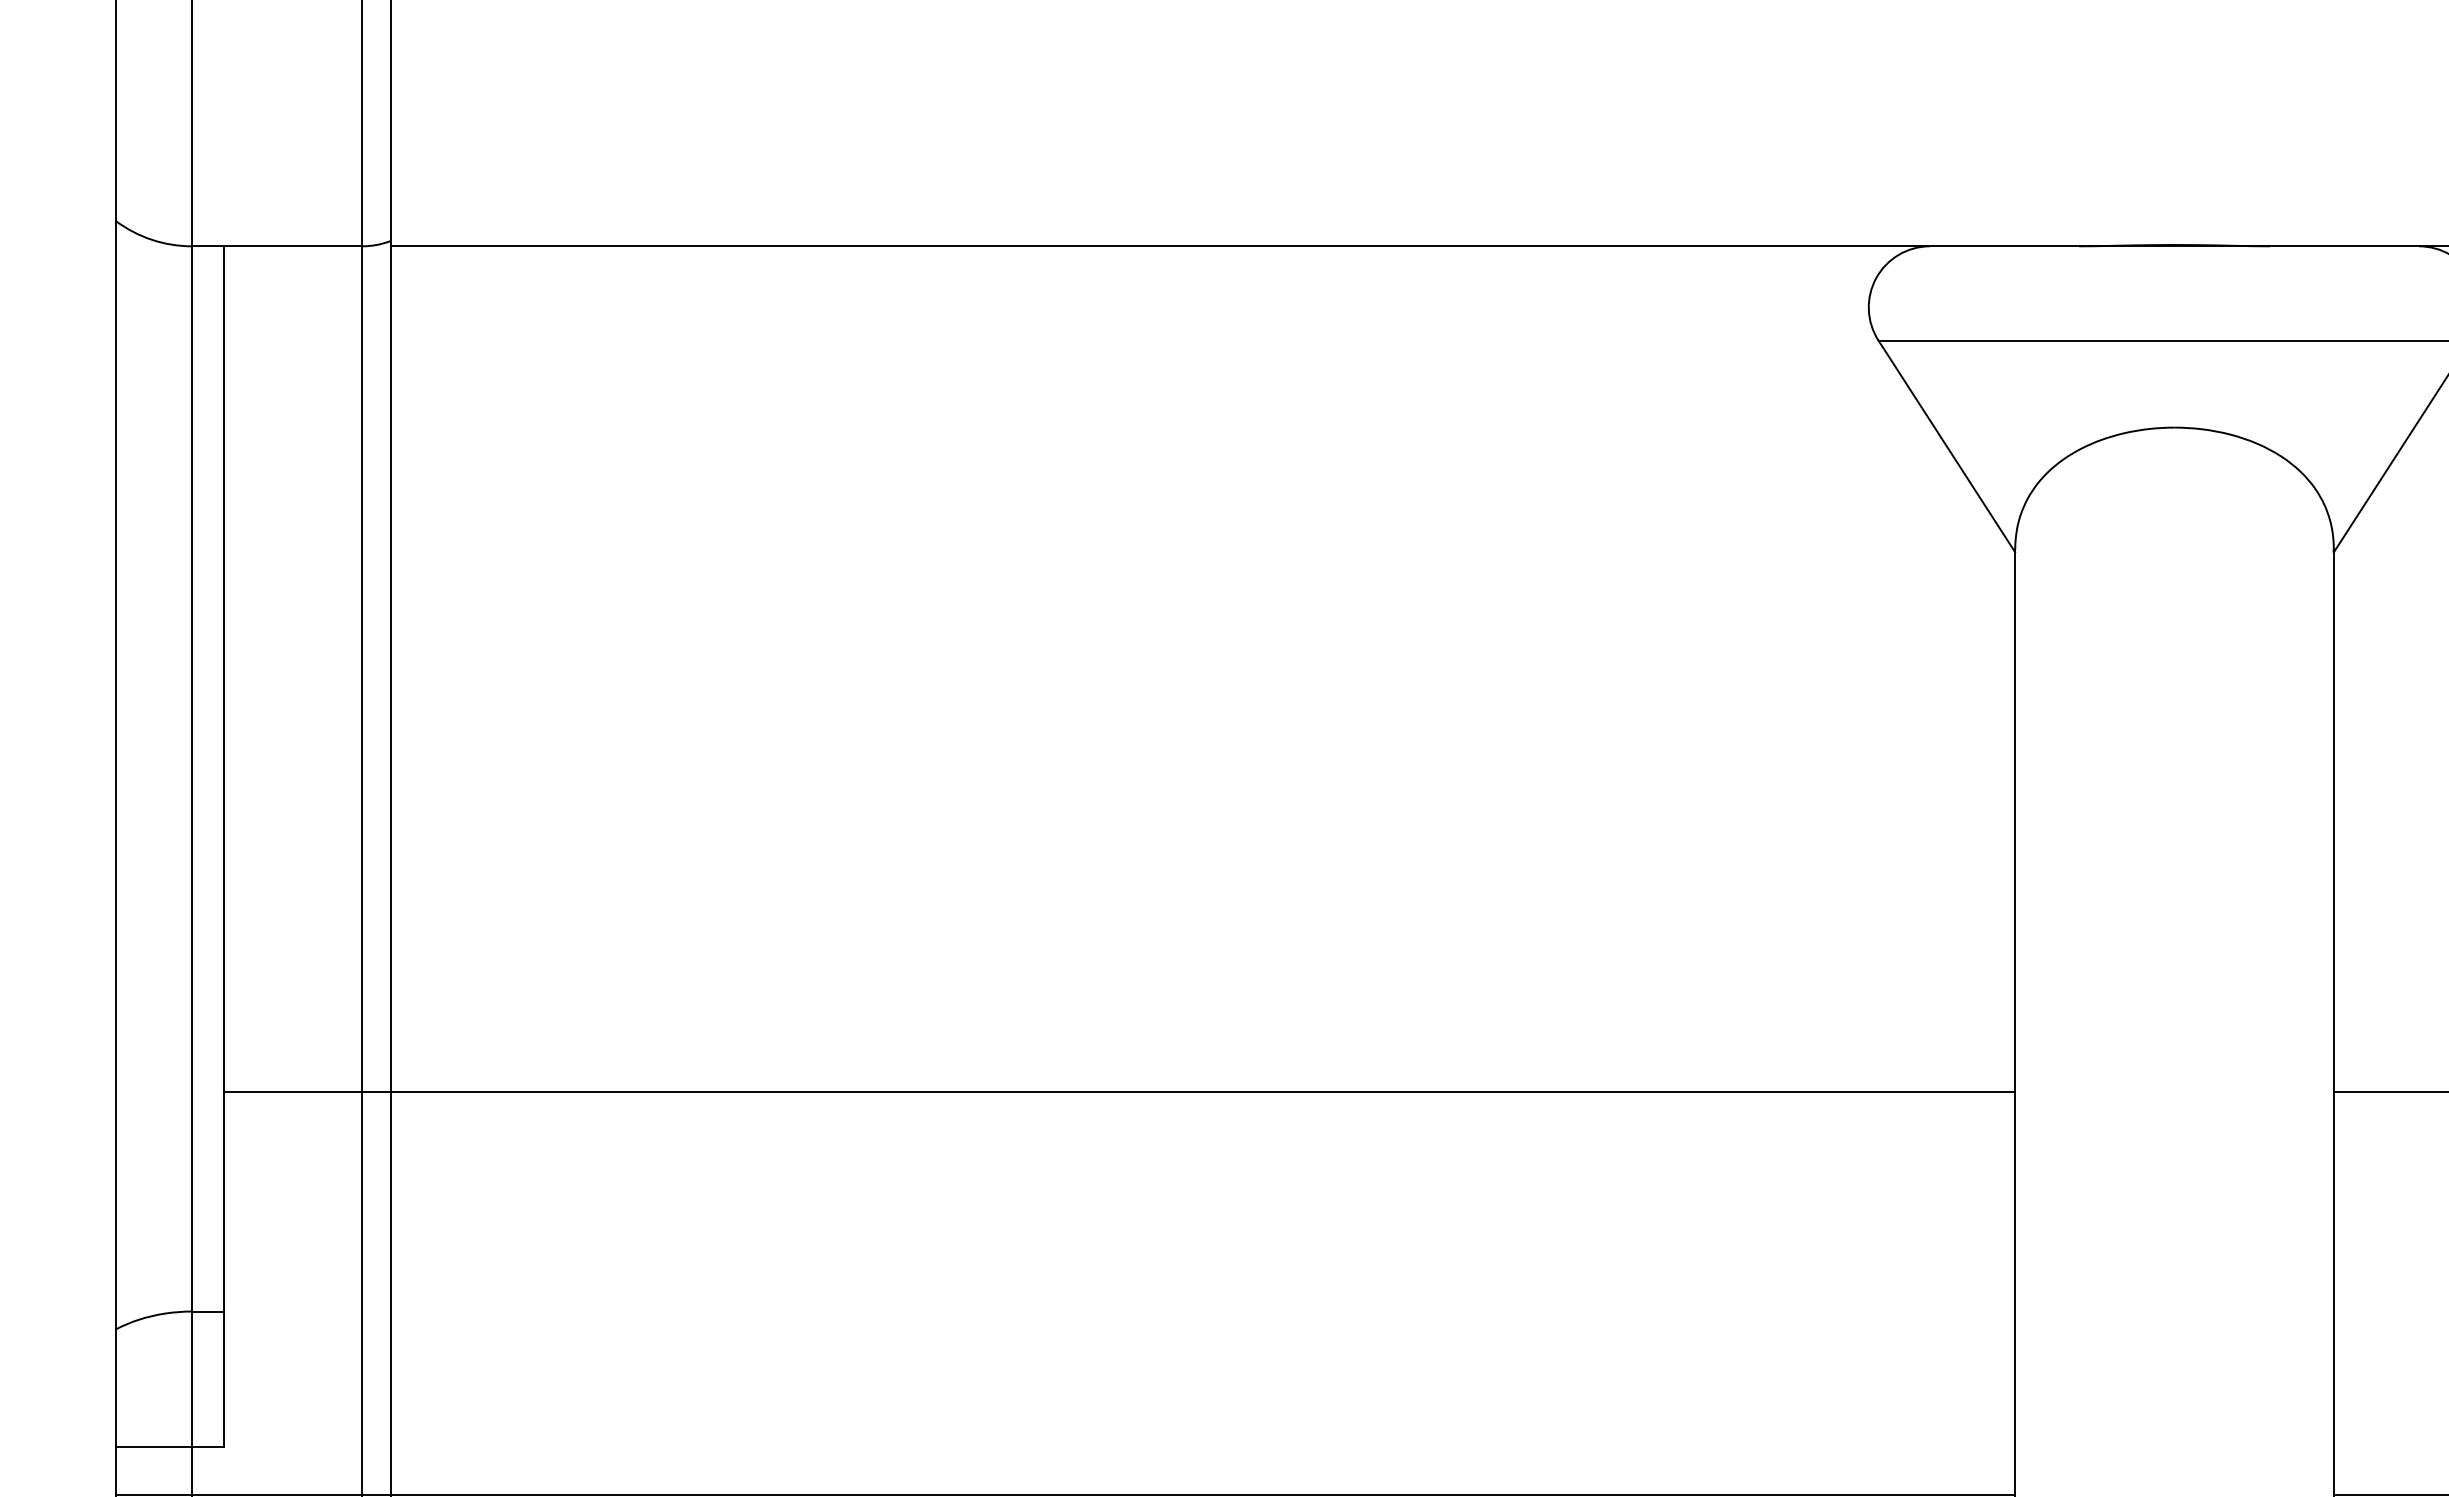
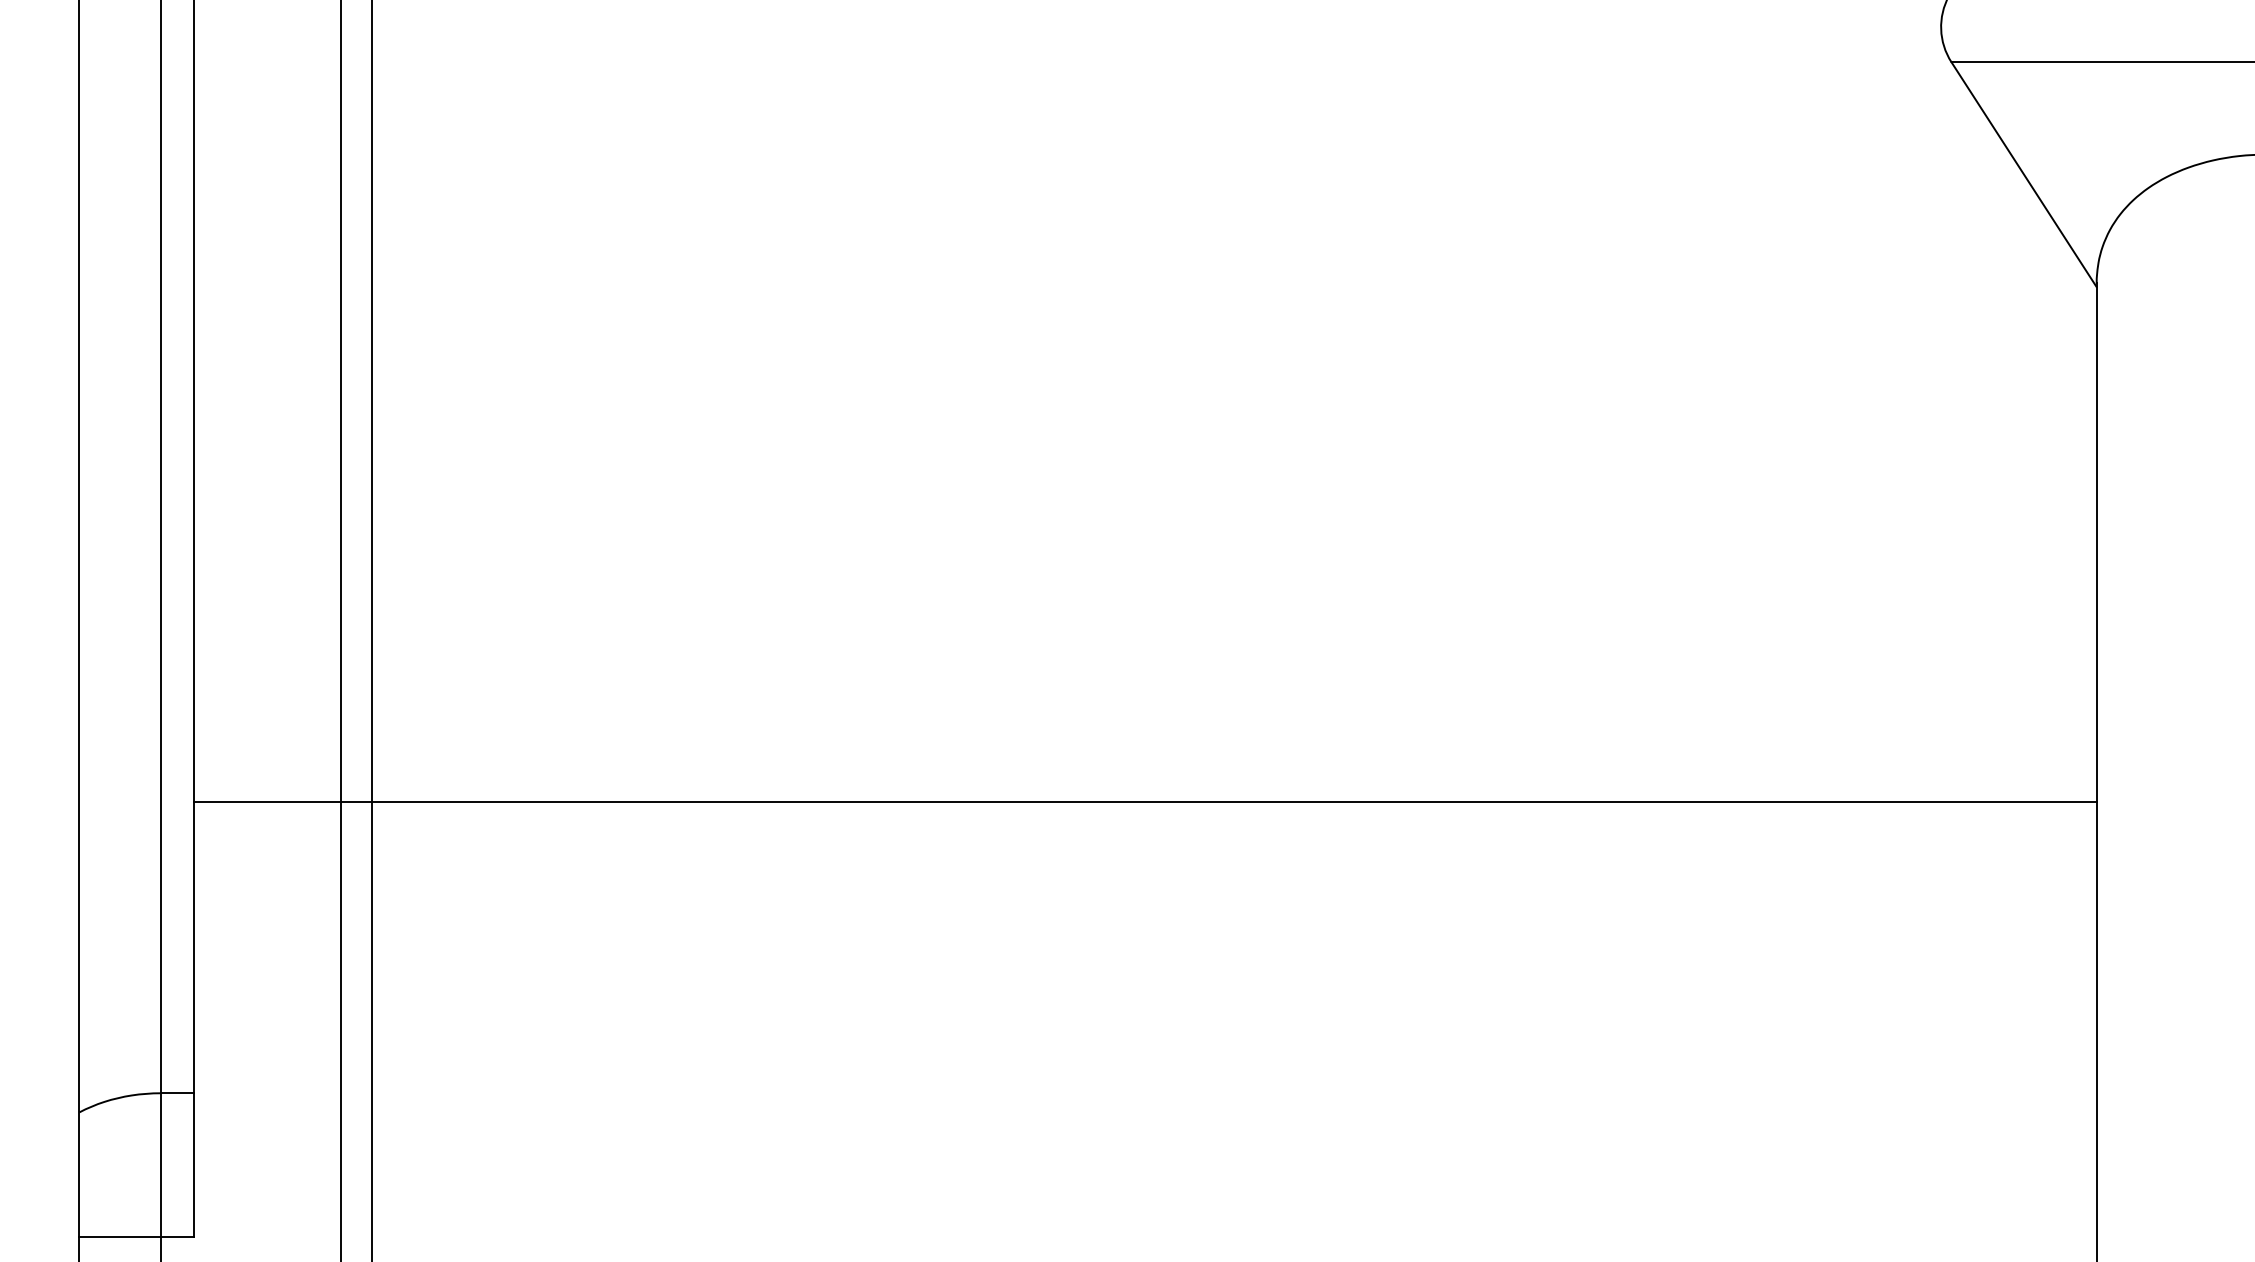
line: (1119, 1092) -> (1145, 802), moved

